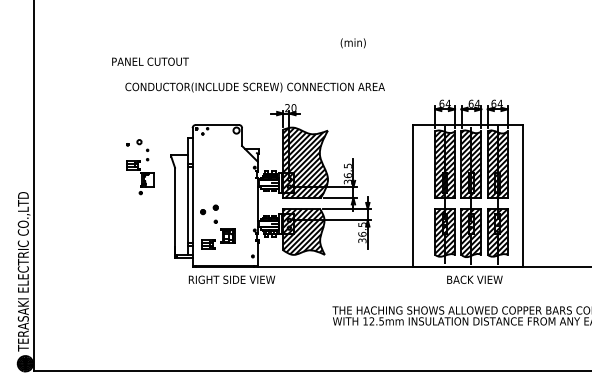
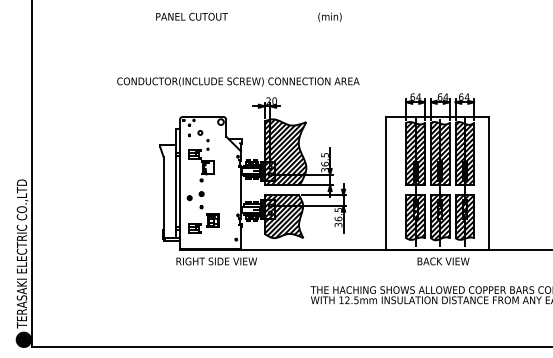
text: (352, 43) -> (329, 17), moved
text: (150, 61) -> (192, 16), moved
part: (140, 167) -> (201, 156), moved

